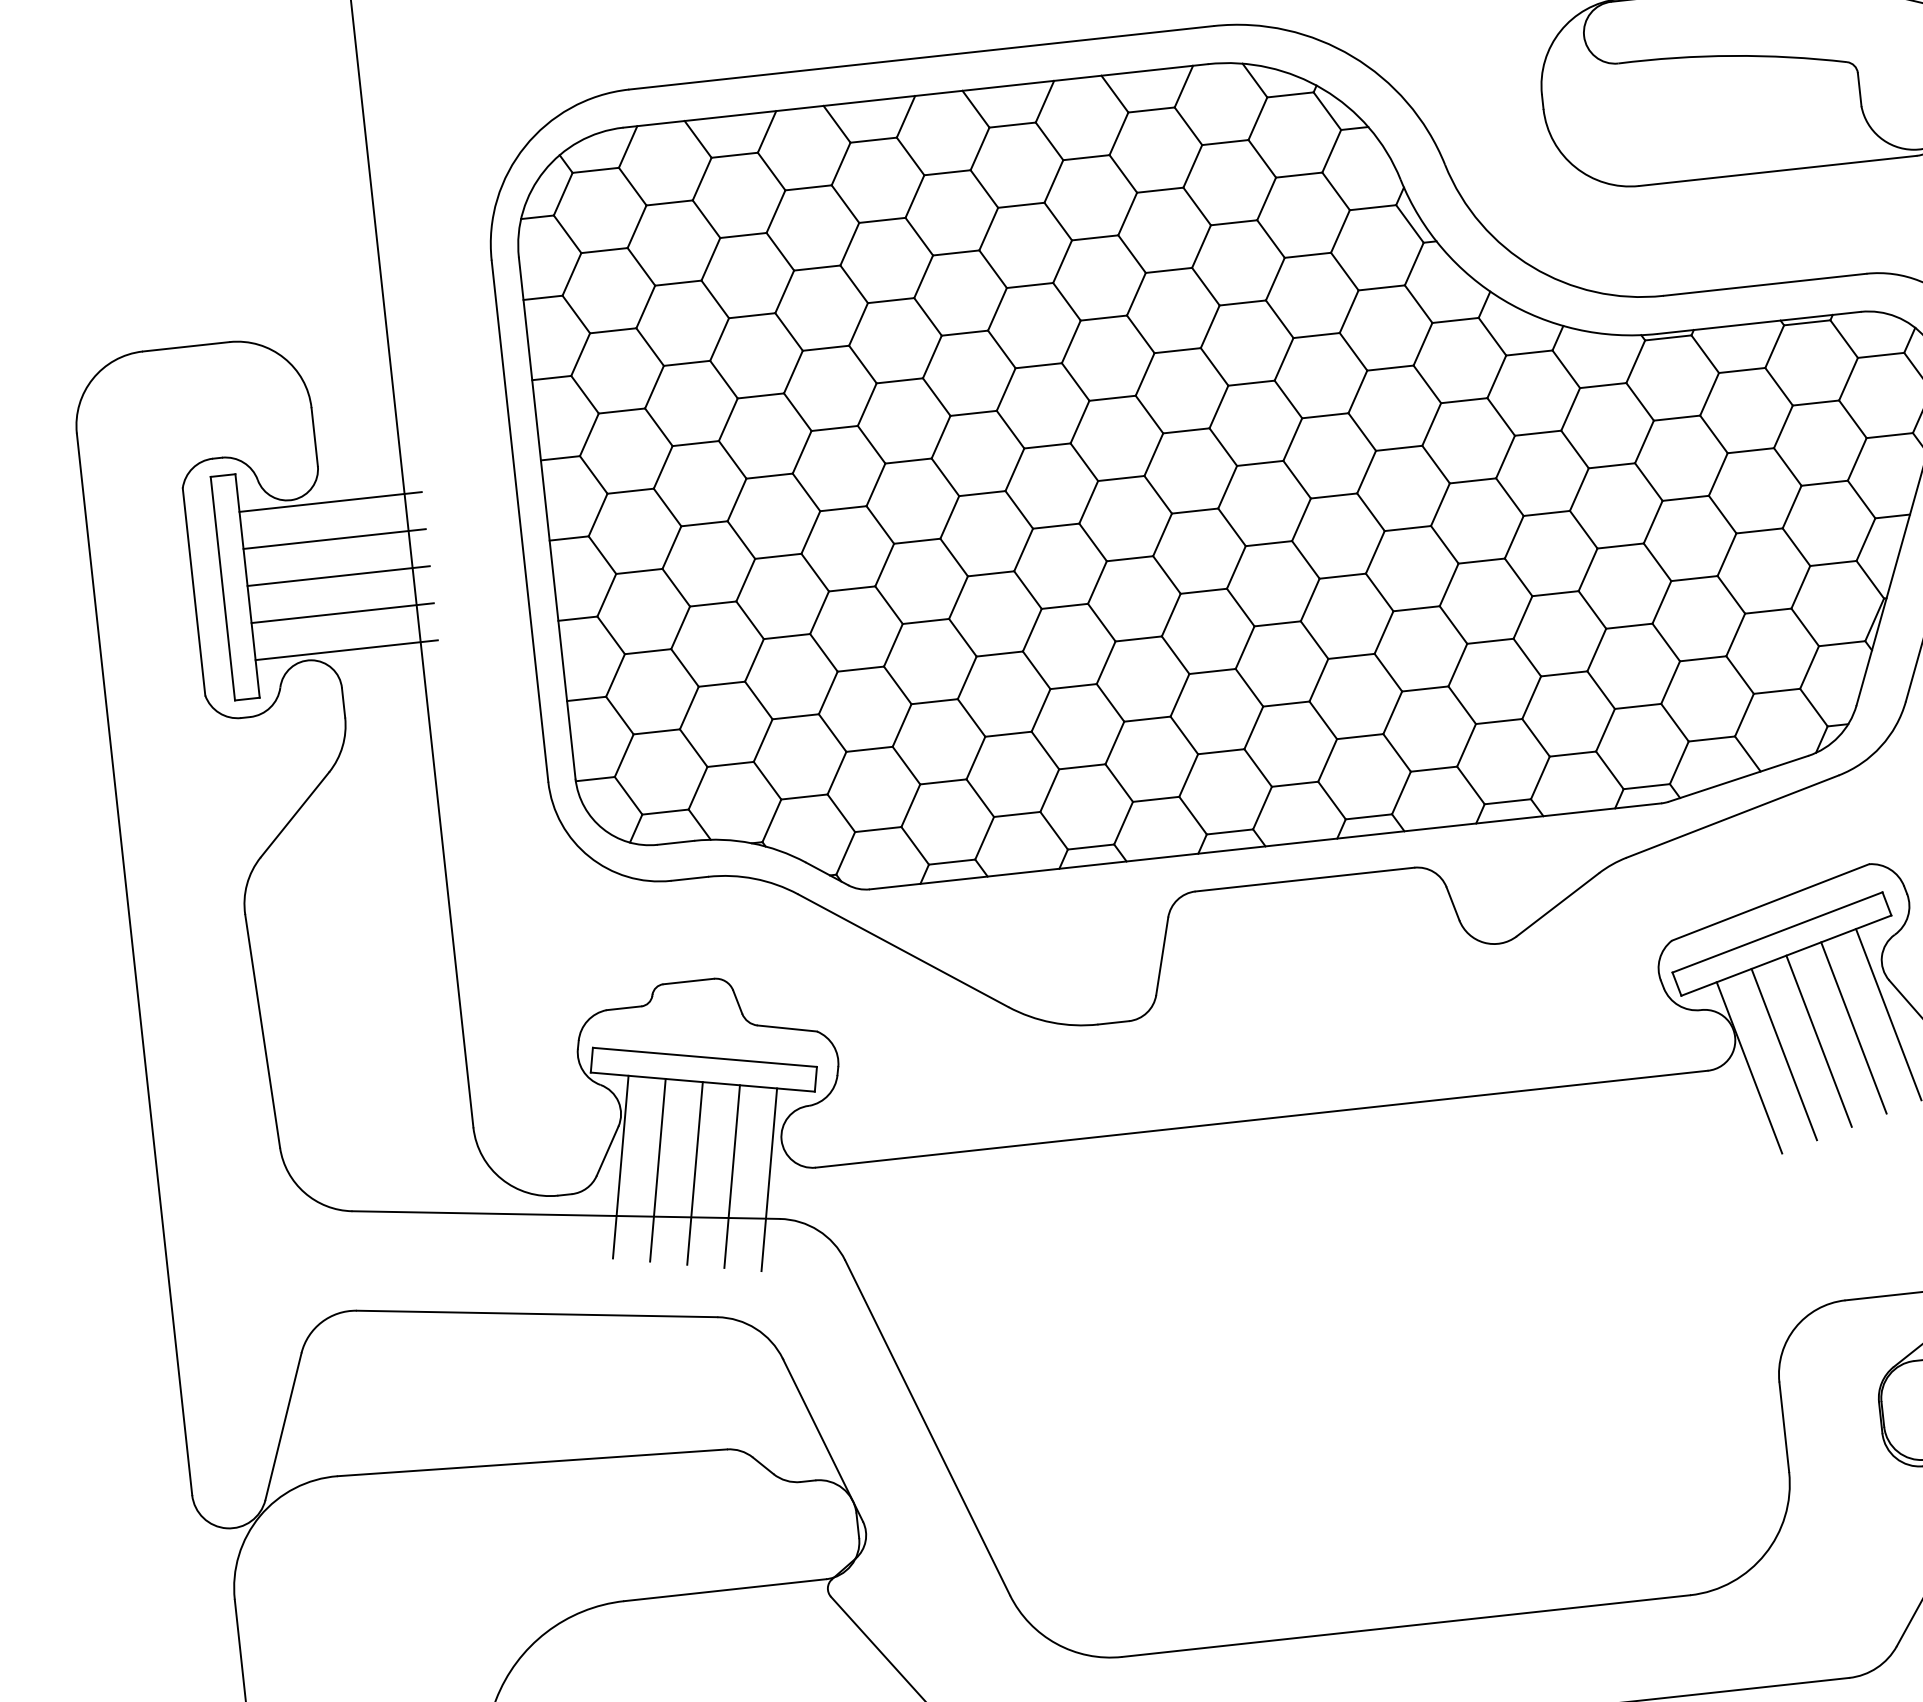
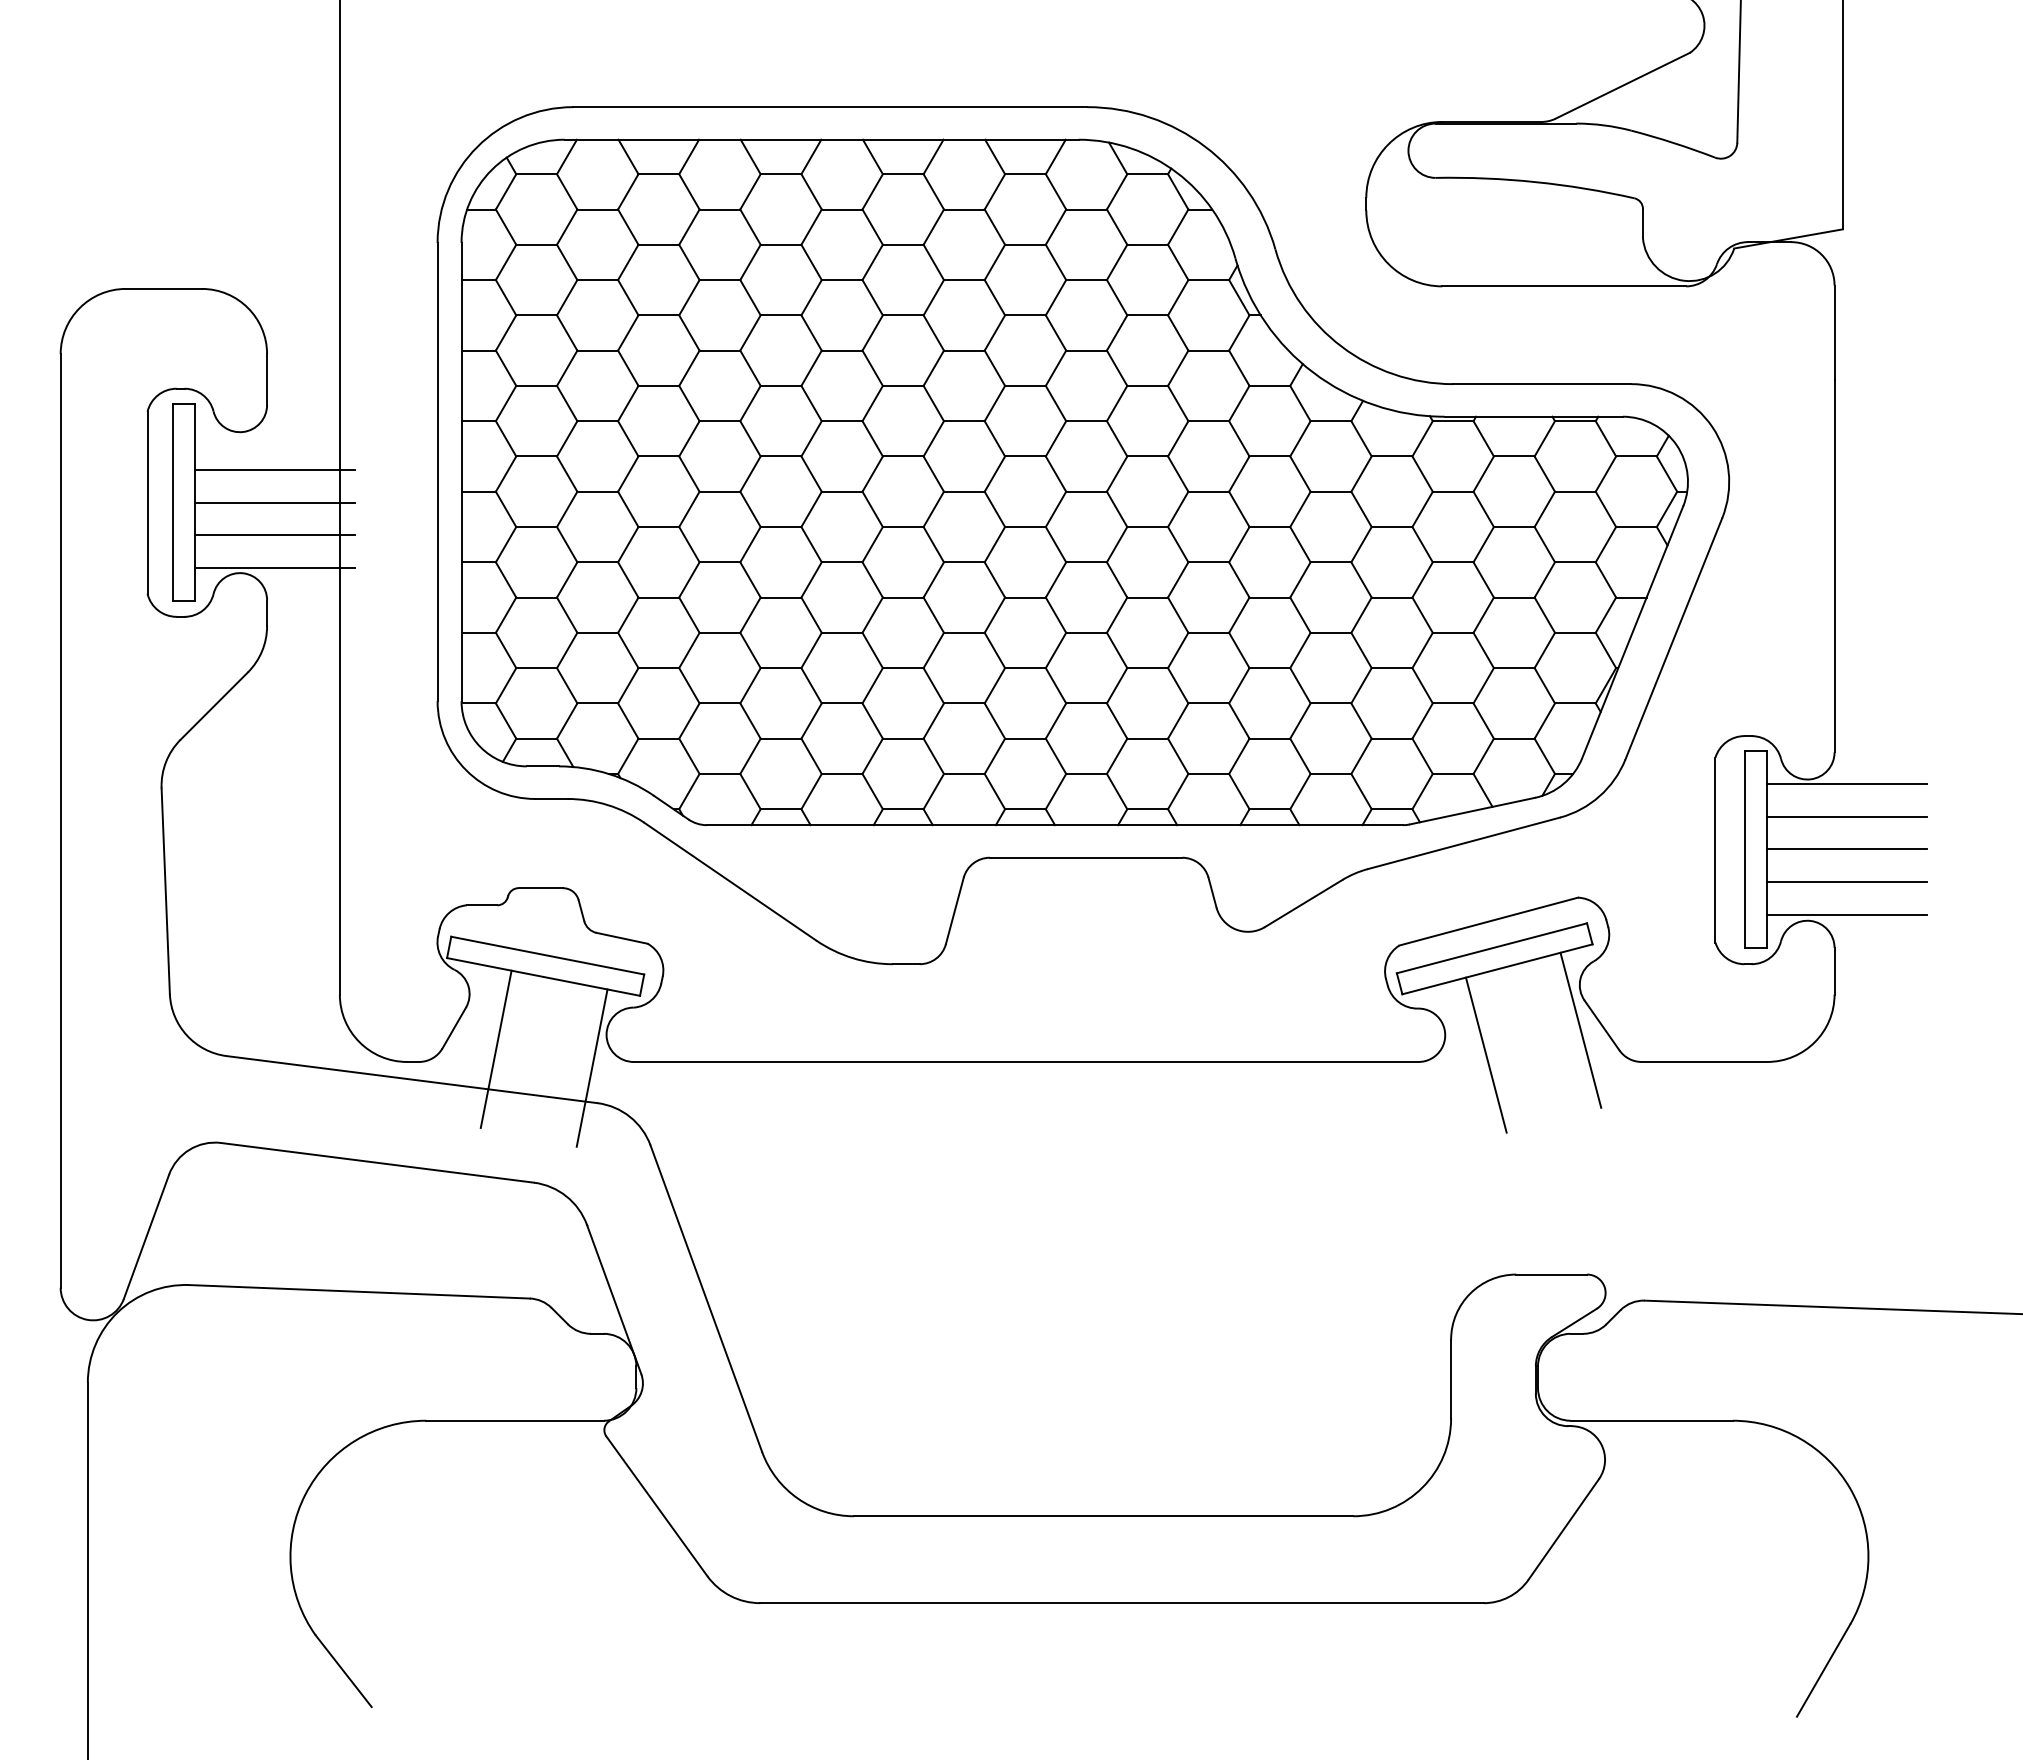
line: (330, 502) -> (274, 437), removed
line: (1854, 1027) -> (1549, 1038), removed
line: (1818, 1040) -> (1517, 1046), removed
line: (1749, 1066) -> (1454, 1062), removed
line: (619, 1166) -> (463, 1042), removed
line: (694, 1173) -> (527, 1055), removed
line: (731, 1176) -> (559, 1061), removed

